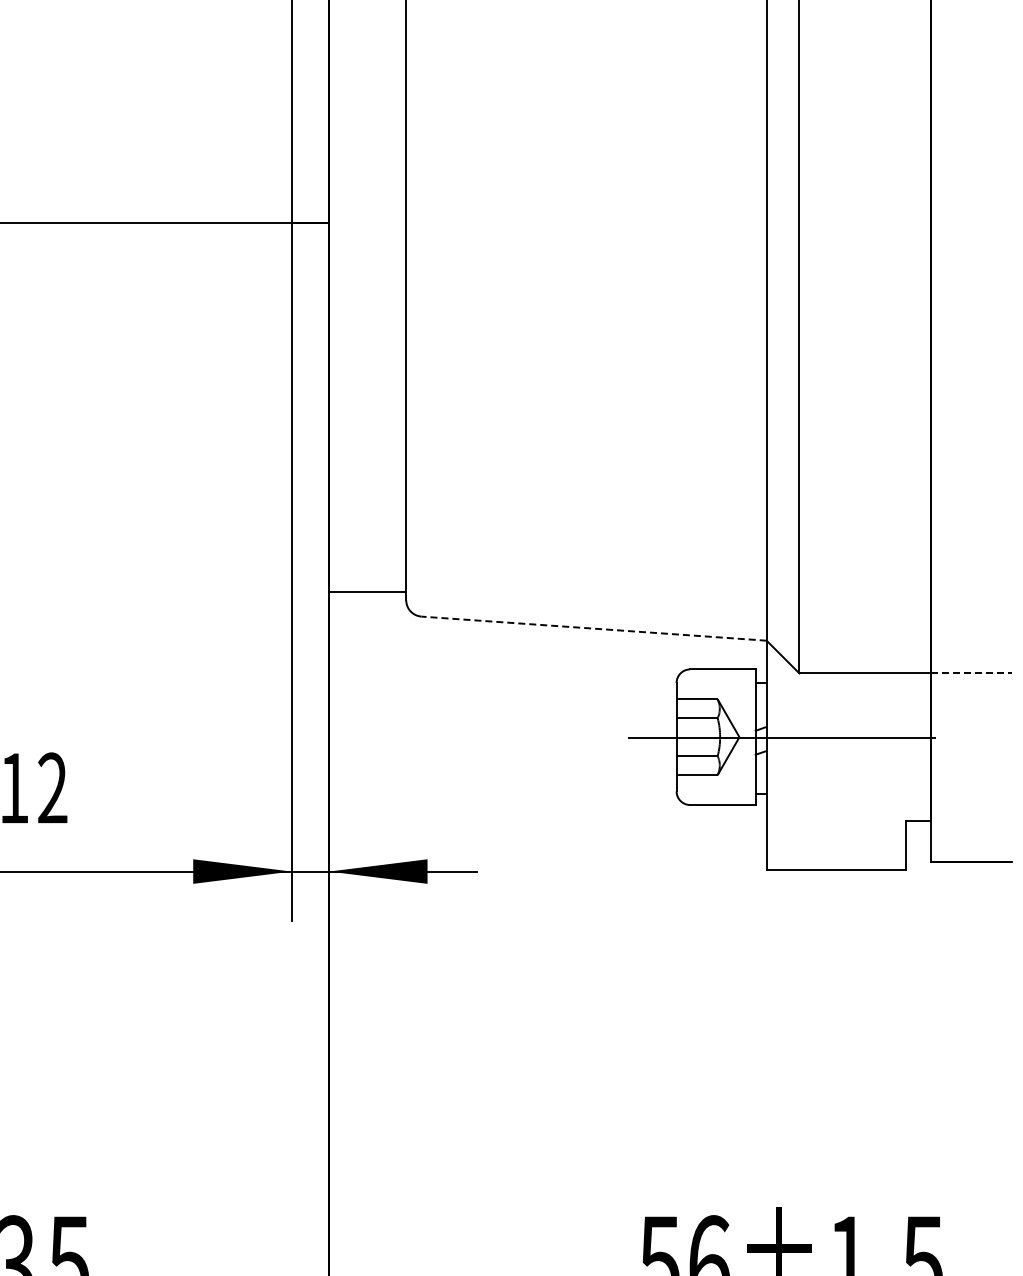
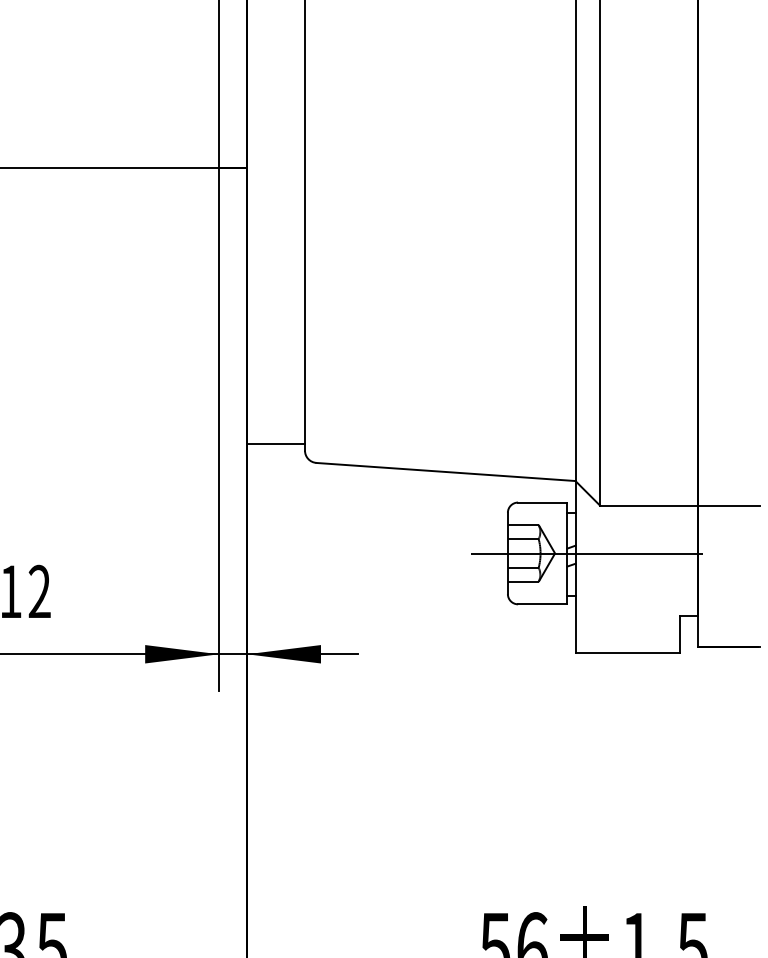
line: (593, 628) -> (445, 471), dashed -> solid
line: (971, 673) -> (729, 505), dashed -> solid

